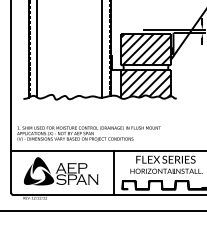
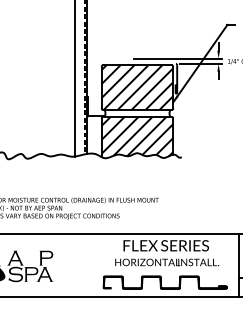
fill: (71, 167) -> (30, 256), removed
line: (113, 173) -> (90, 265), removed
fill: (92, 179) -> (60, 274), removed

